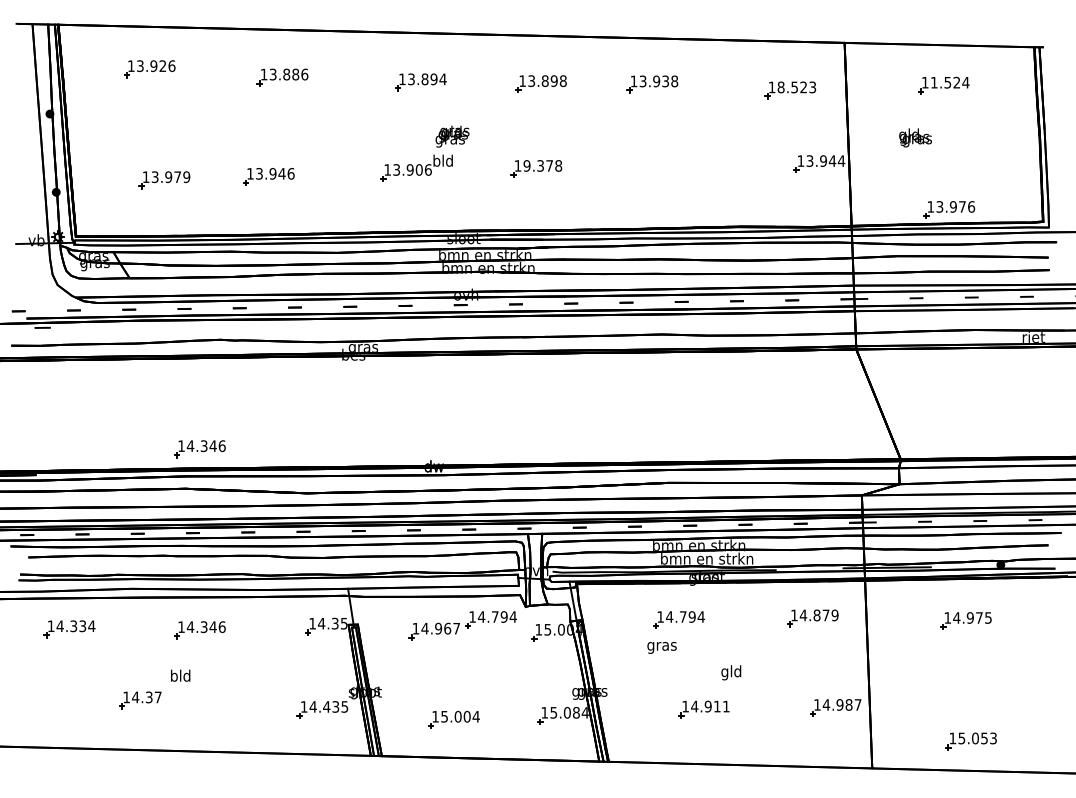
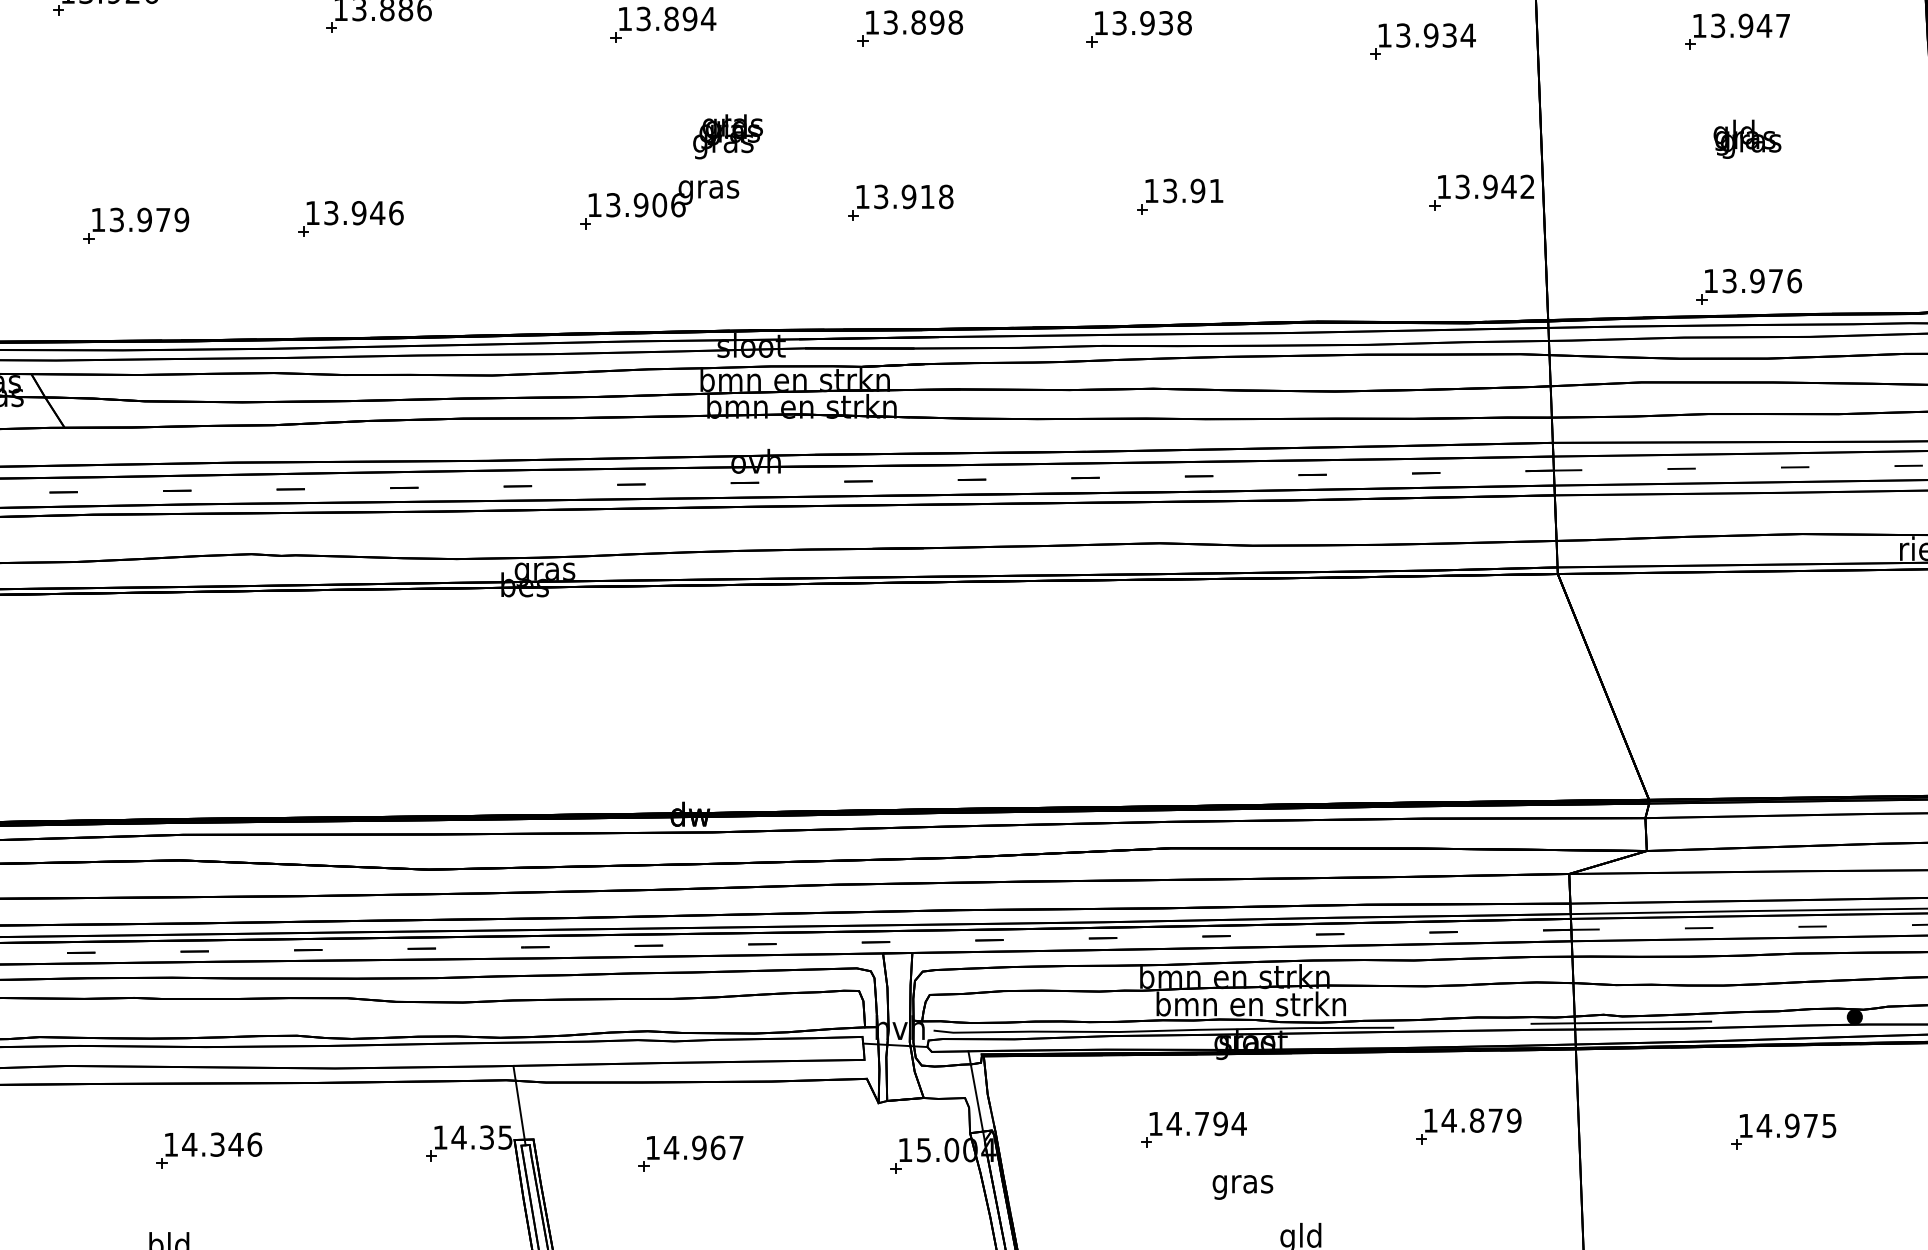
text: (950, 82) -> (1751, 25), 11.524 -> 13.947
text: (796, 87) -> (1434, 35), 18.523 -> 13.934
text: (915, 137) -> (1747, 138), moved
text: (841, 160) -> (1527, 185), 13.944 -> 13.942
text: (442, 161) -> (707, 187), bld -> gras
text: (537, 165) -> (902, 195), 19.378 -> 13.918
part: (672, 165) -> (1180, 195), added
part: (199, 449) -> (208, 779), removed
part: (490, 619) -> (806, 1128), removed
text: (661, 647) -> (1241, 1186), moved

